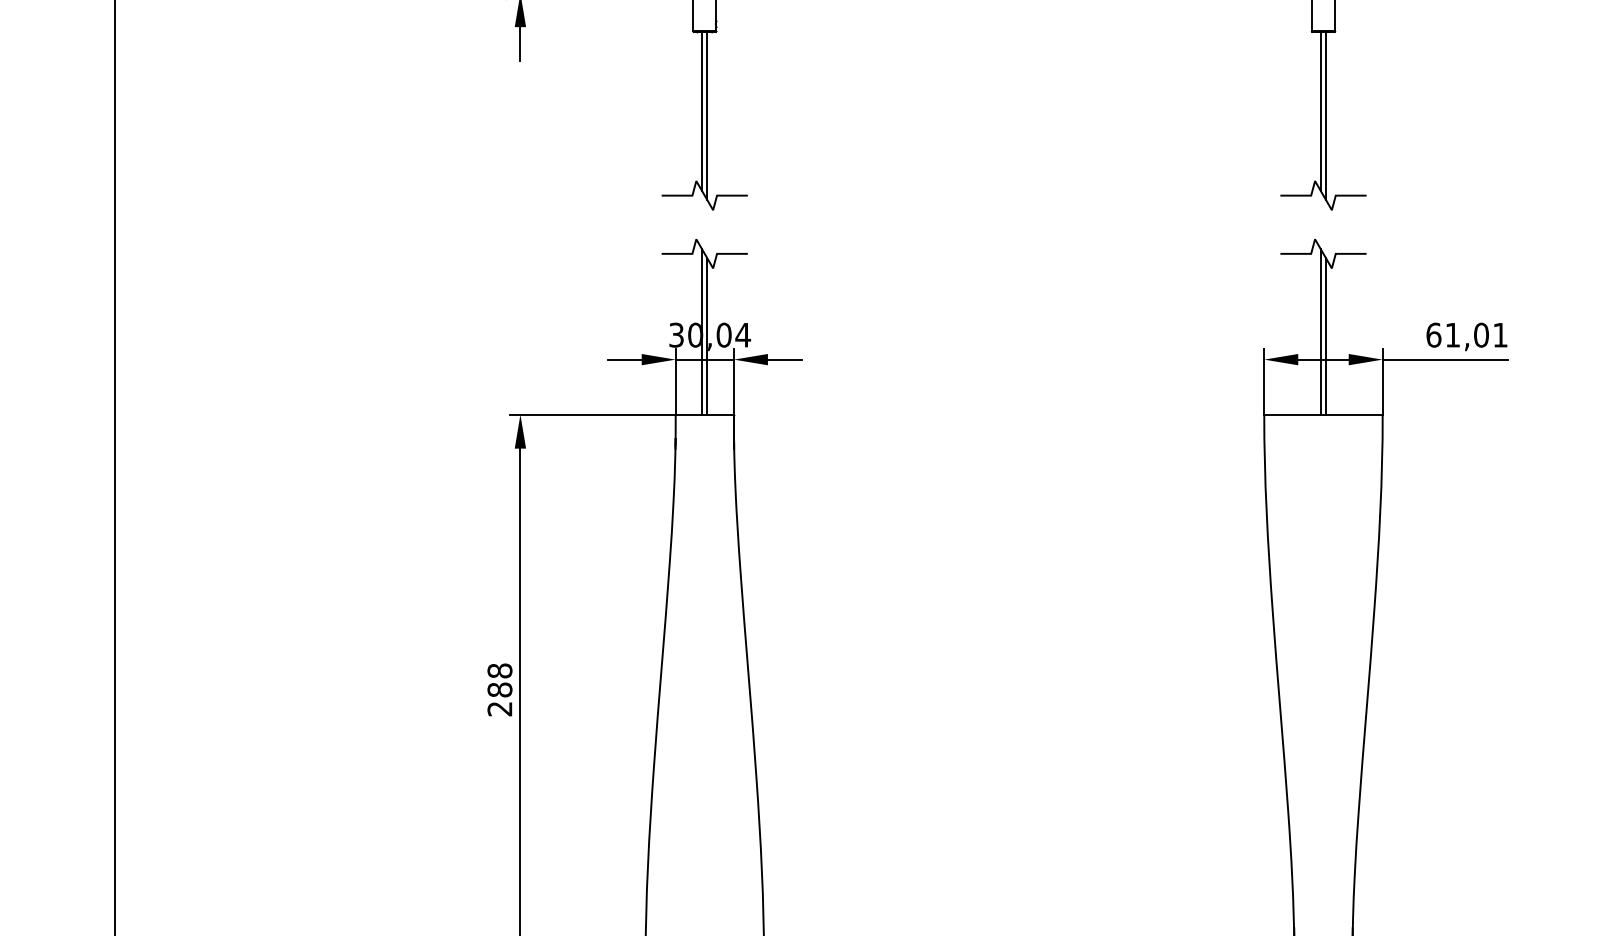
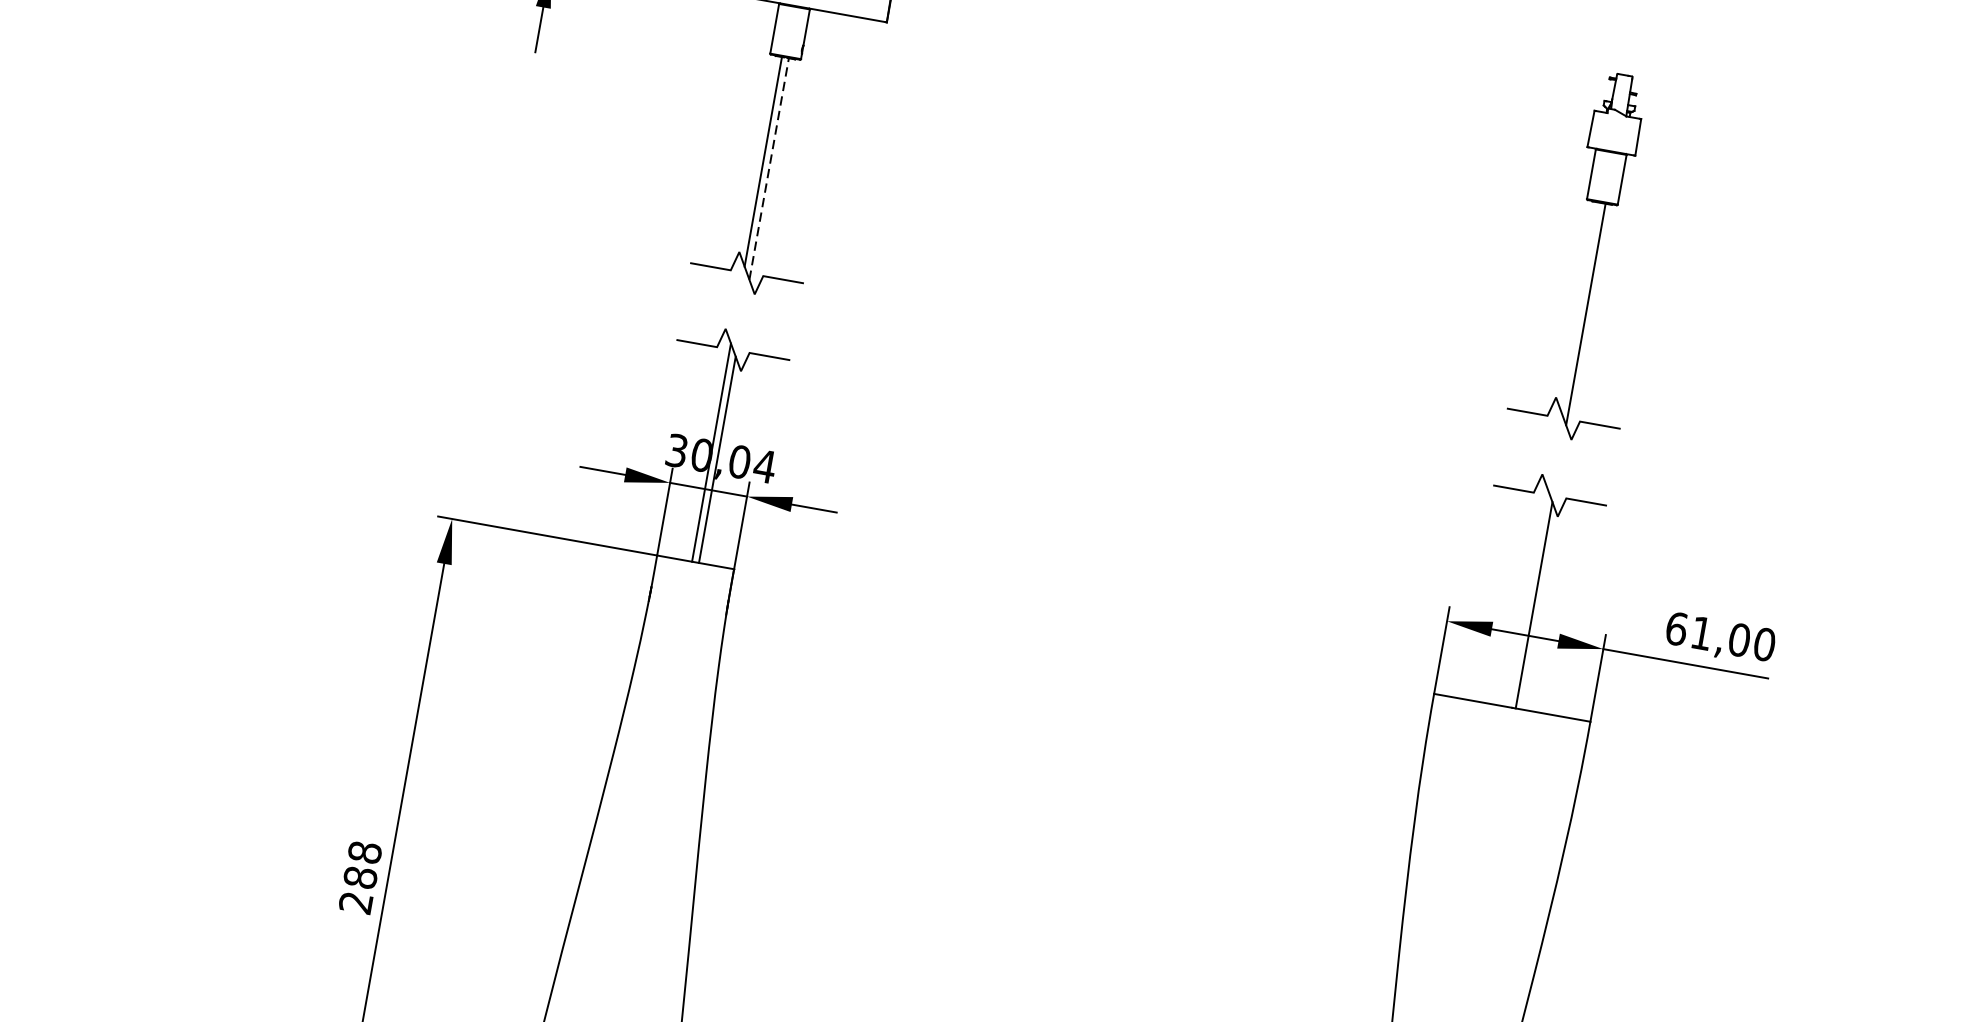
line: (1320, 111) -> (1579, 306), removed
line: (707, 116) -> (769, 169), solid -> dashed
line: (1320, 331) -> (1527, 597), removed
text: (1500, 334) -> (1764, 643), 61,01 -> 61,00

